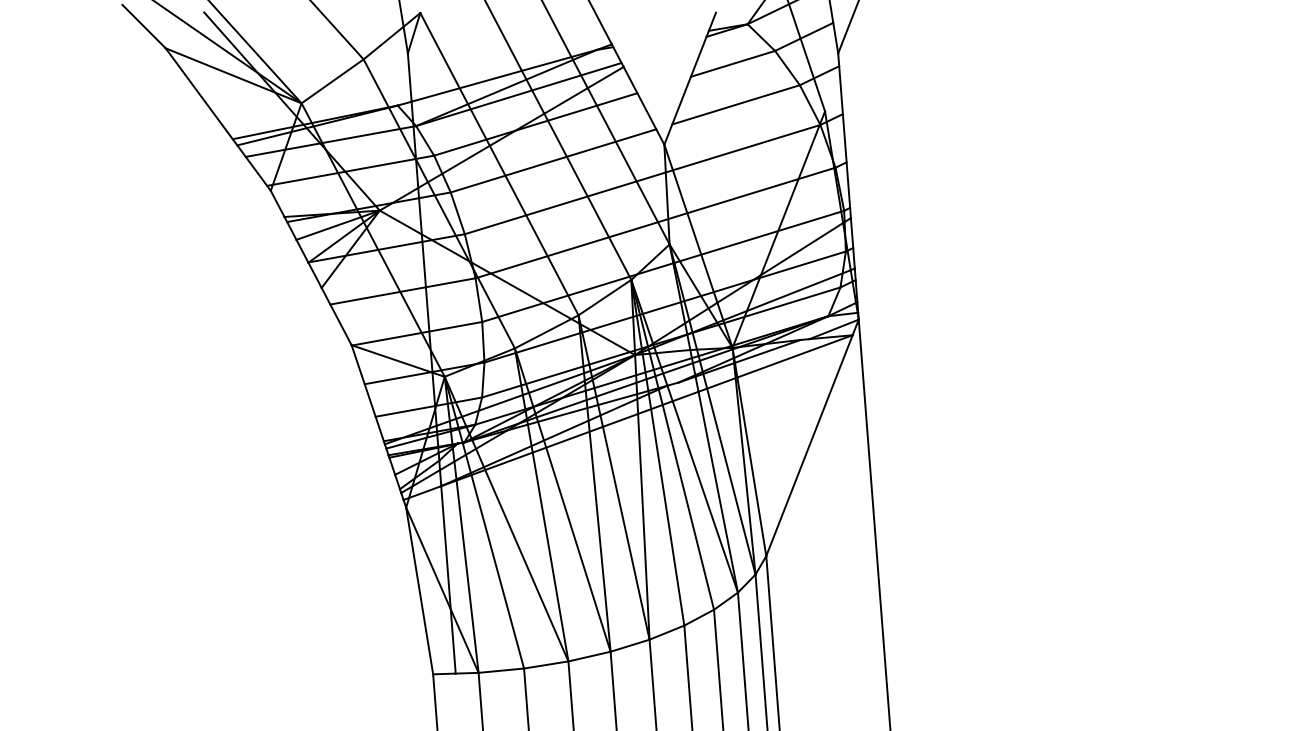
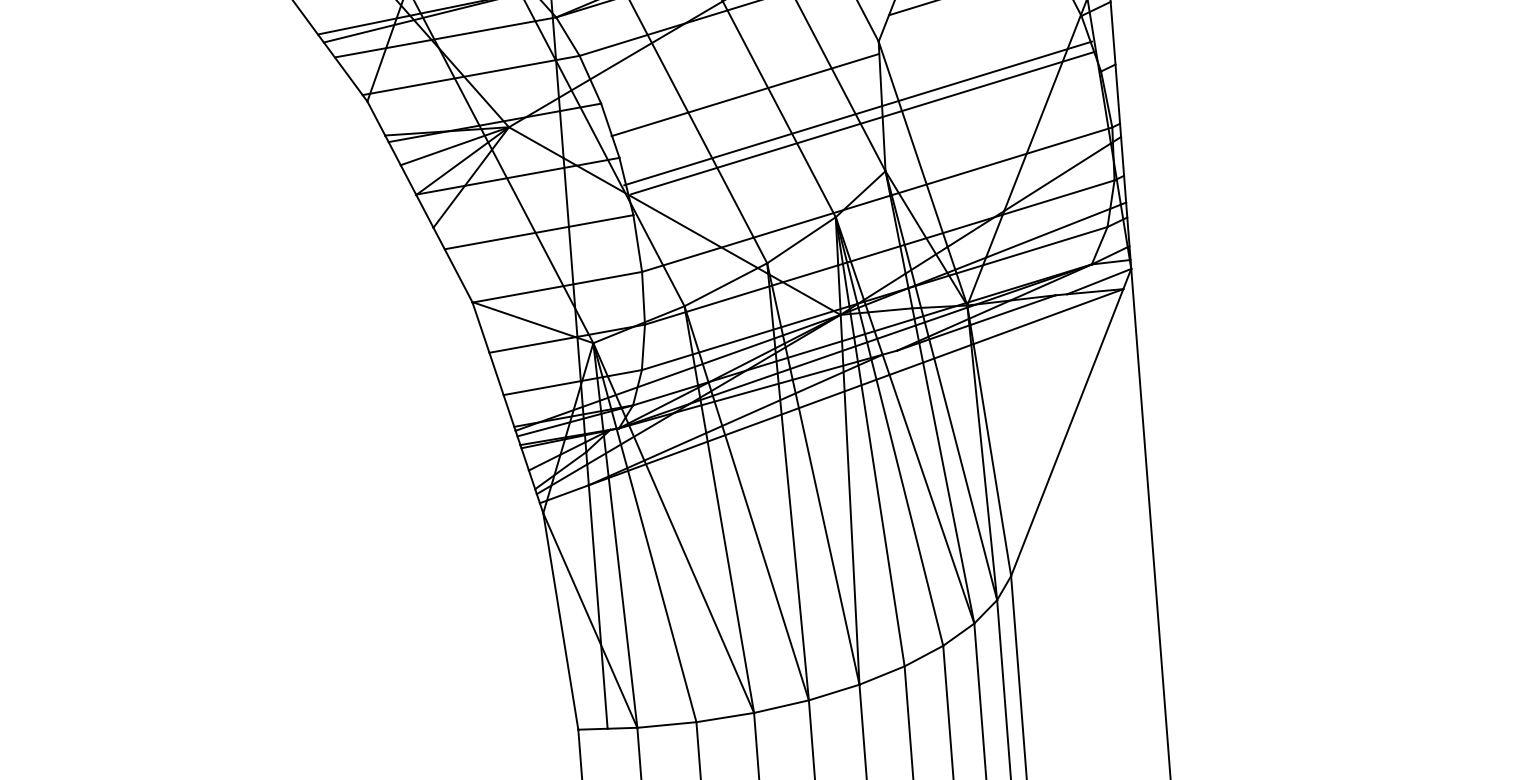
line: (553, 160) -> (745, 94), moved
line: (642, 179) -> (861, 123), moved
line: (655, 222) -> (858, 112), moved

